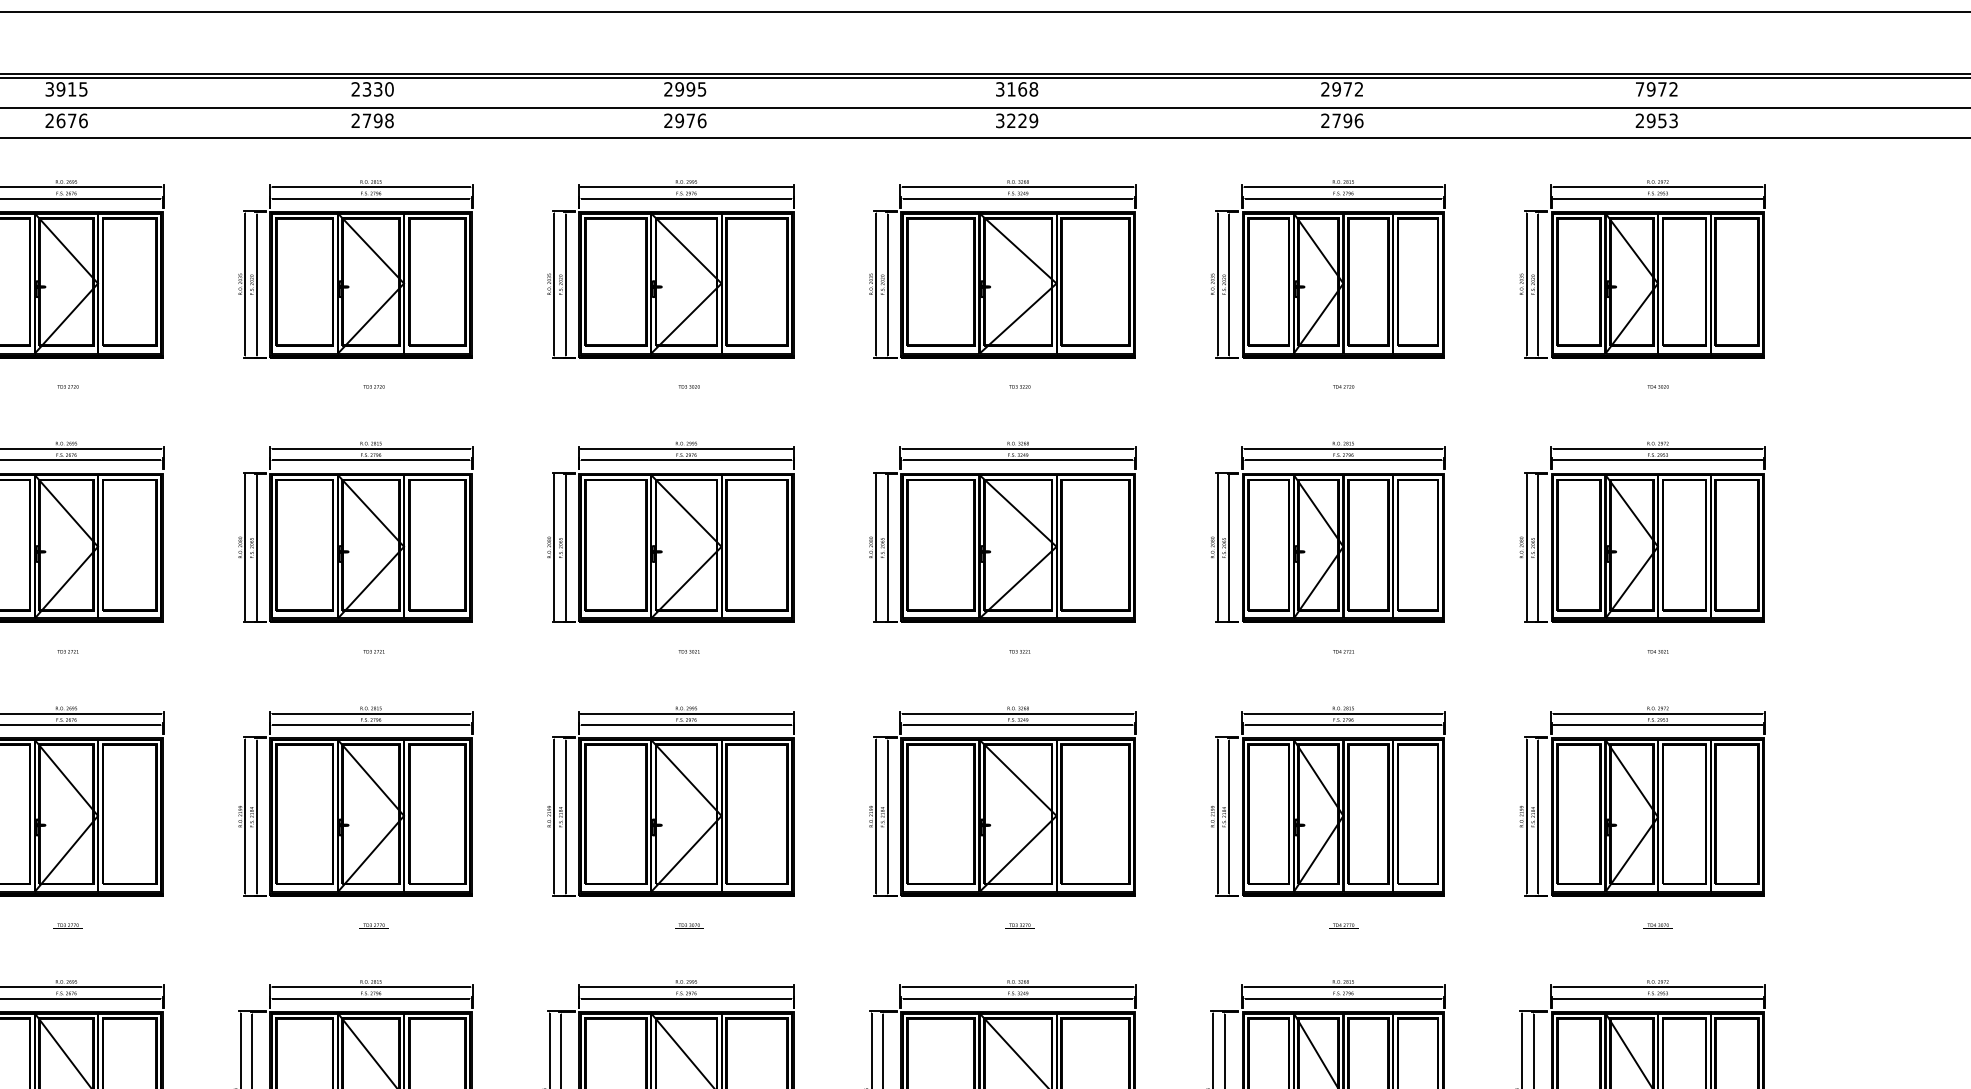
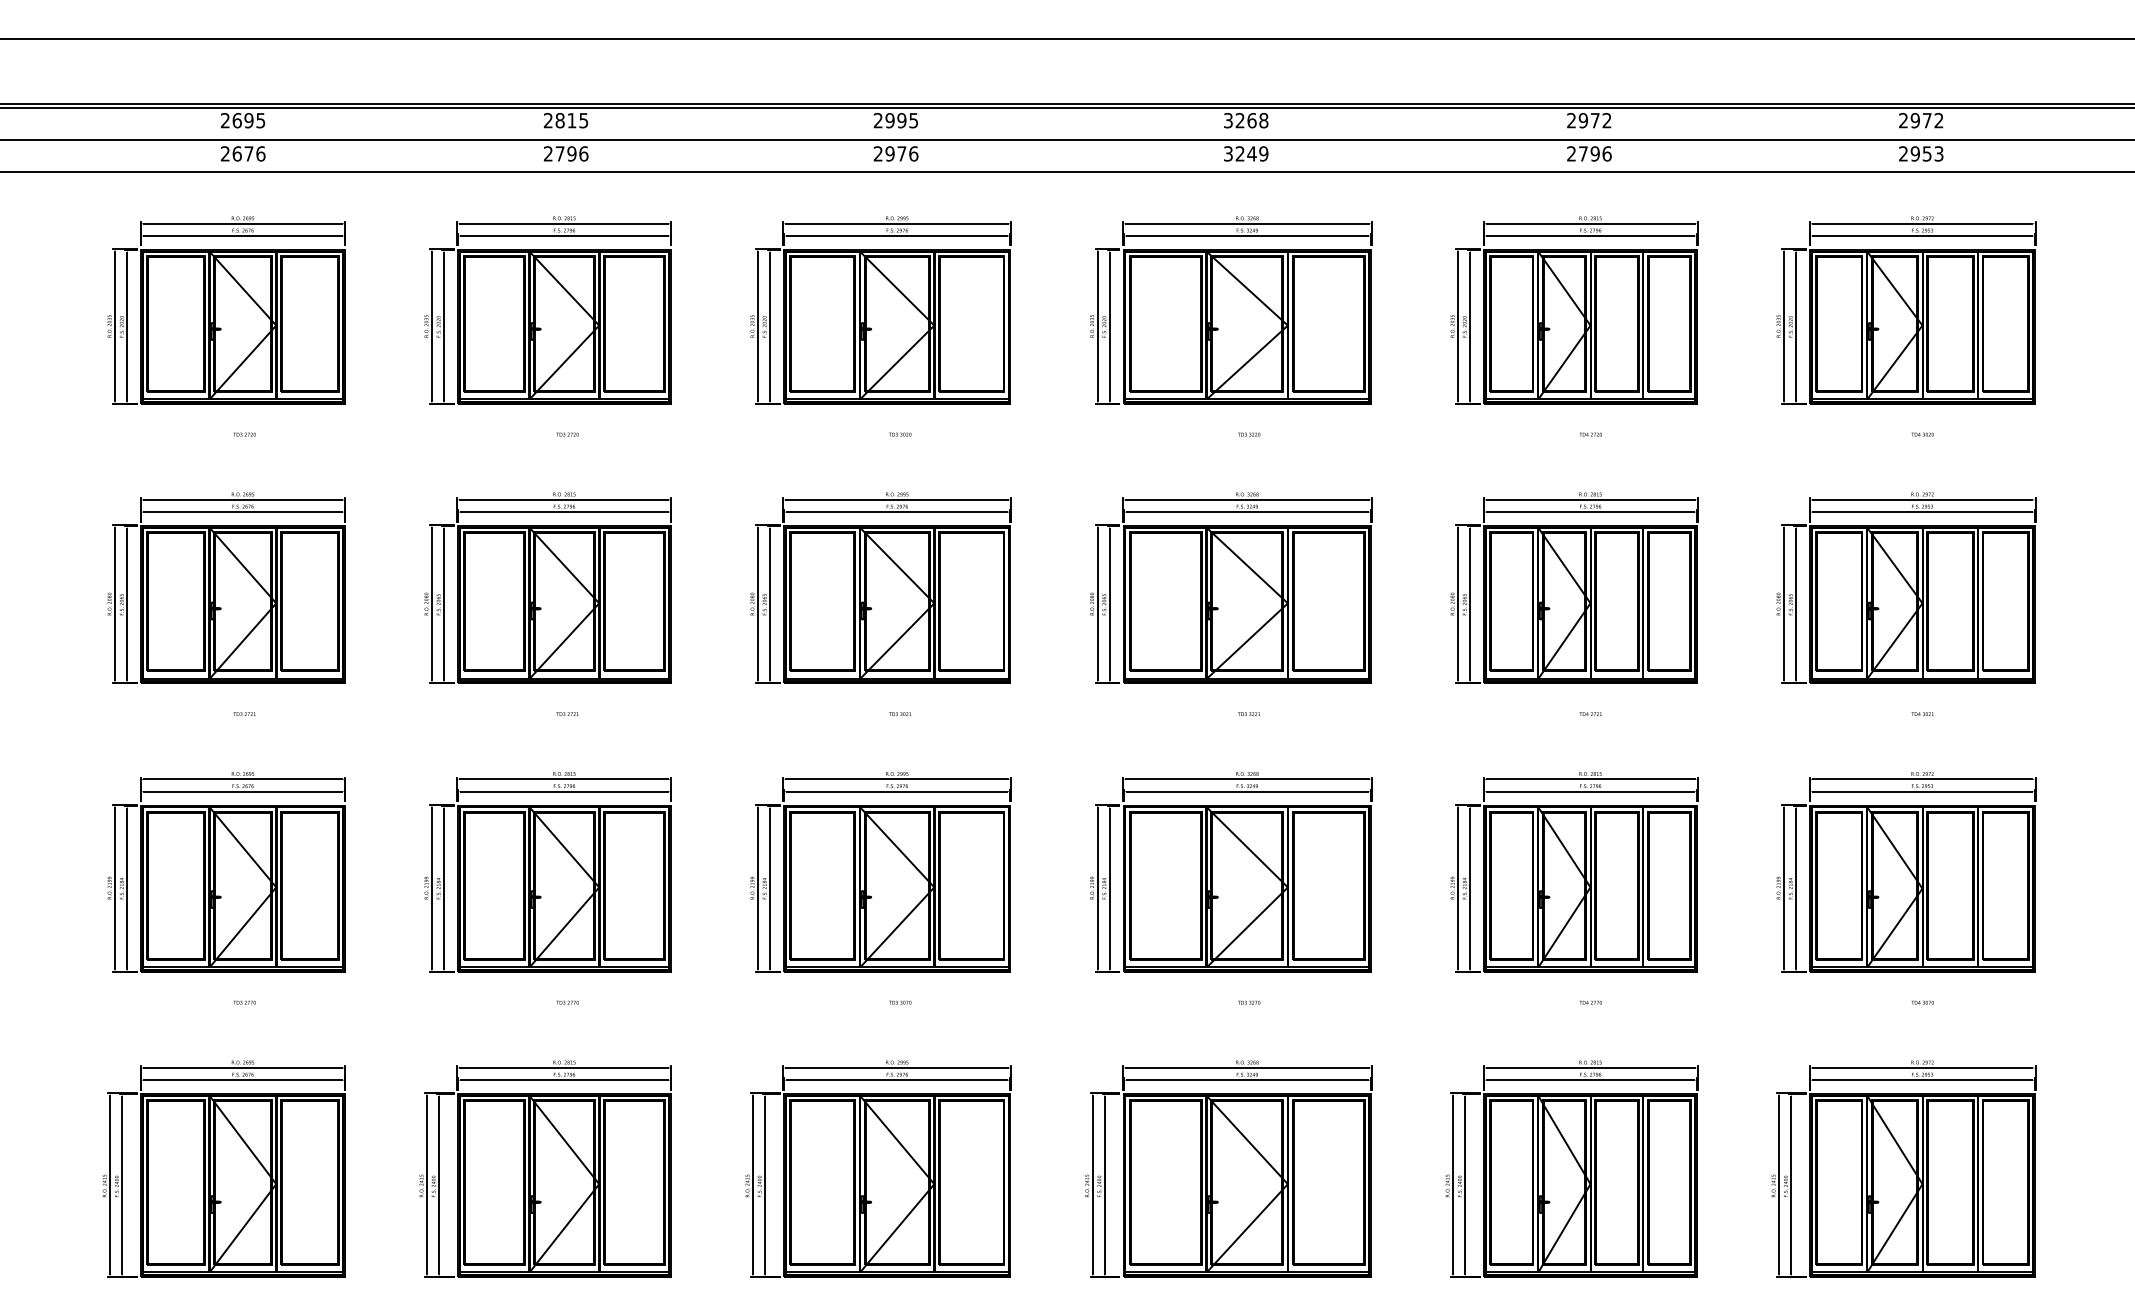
text: (61, 89) -> (237, 120), 3915 -> 2695
text: (377, 89) -> (571, 120), 2330 -> 2815
text: (1010, 89) -> (1239, 120), 3168 -> 3268
text: (1639, 89) -> (1903, 120), 7972 -> 2972
text: (389, 120) -> (583, 153), 2798 -> 2796
text: (1022, 120) -> (1251, 153), 3229 -> 3249

